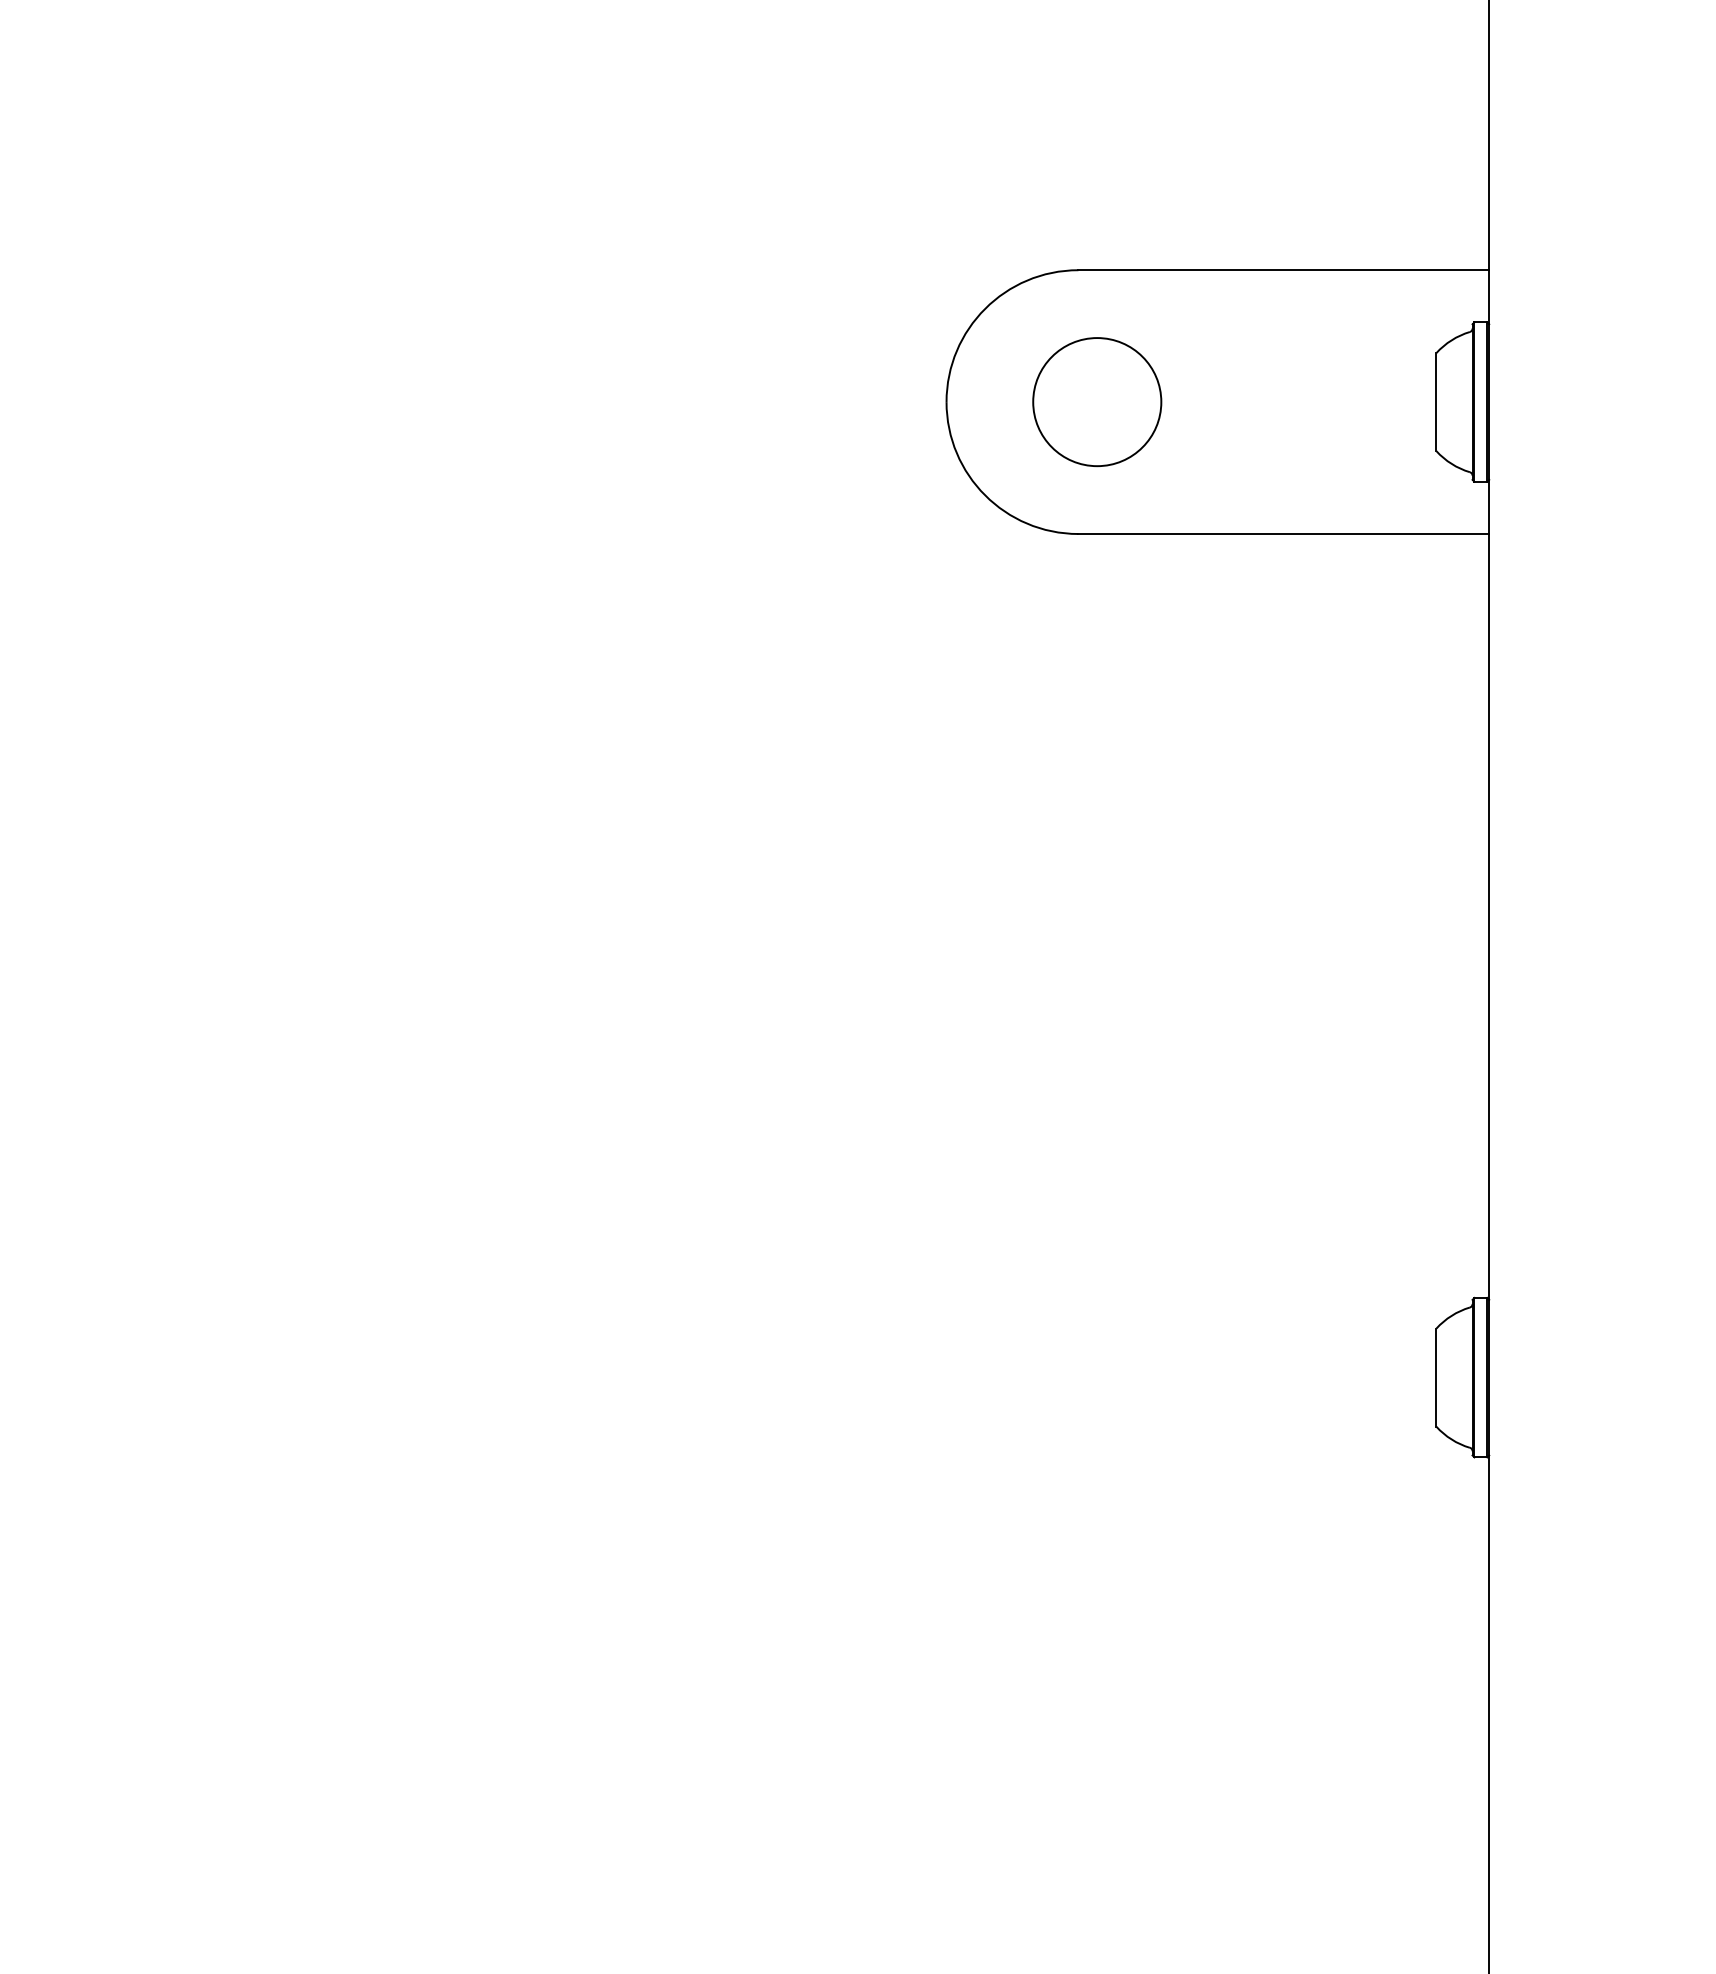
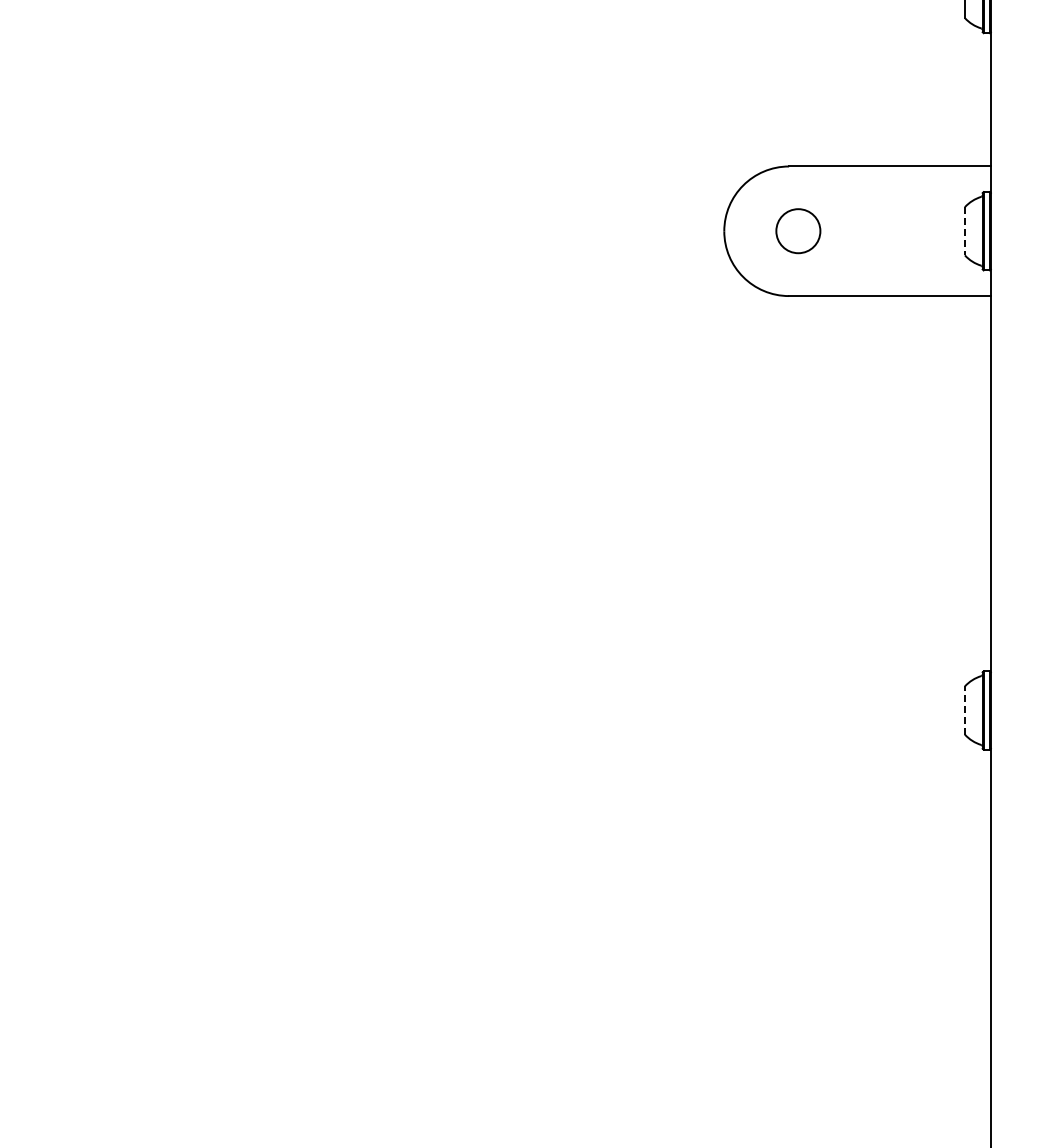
circle: (1097, 400) -> (798, 230), size x0.7
line: (1435, 402) -> (964, 231), solid -> dashed
line: (1435, 1377) -> (964, 710), solid -> dashed

